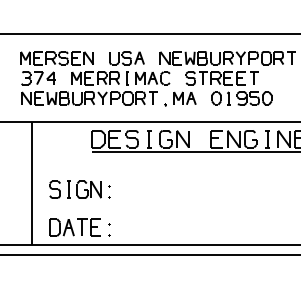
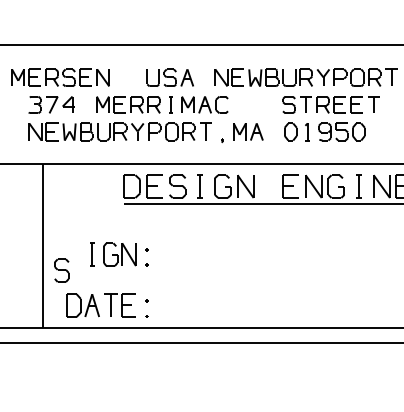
part: (57, 57) -> (60, 77), moved
part: (221, 77) -> (330, 104), moved
part: (54, 189) -> (61, 270), moved

